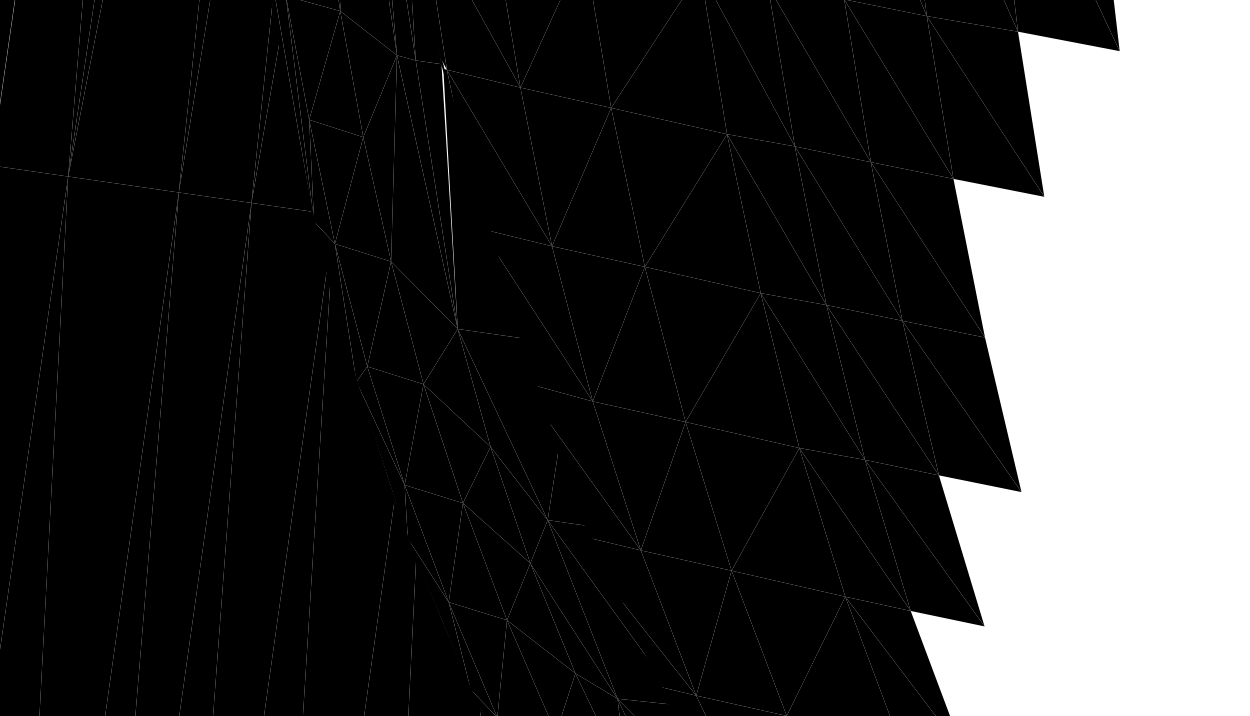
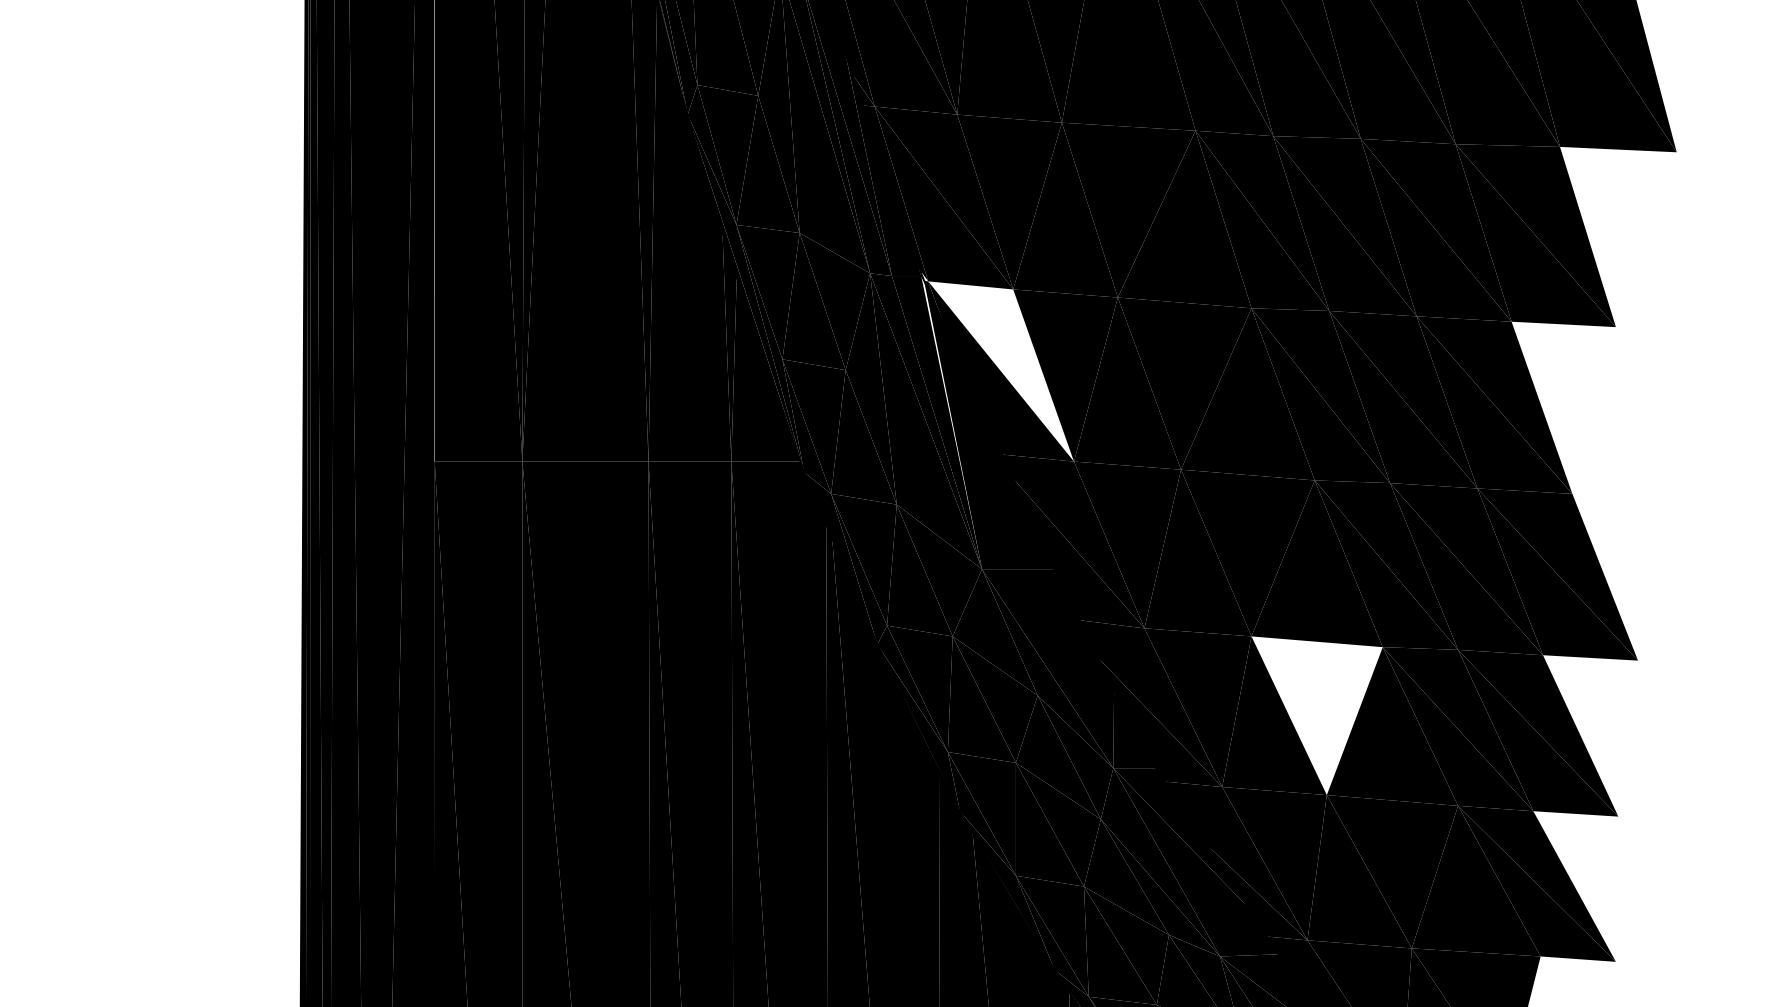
fill: (499, 158) -> (1001, 371), removed
fill: (732, 499) -> (1316, 715), removed

